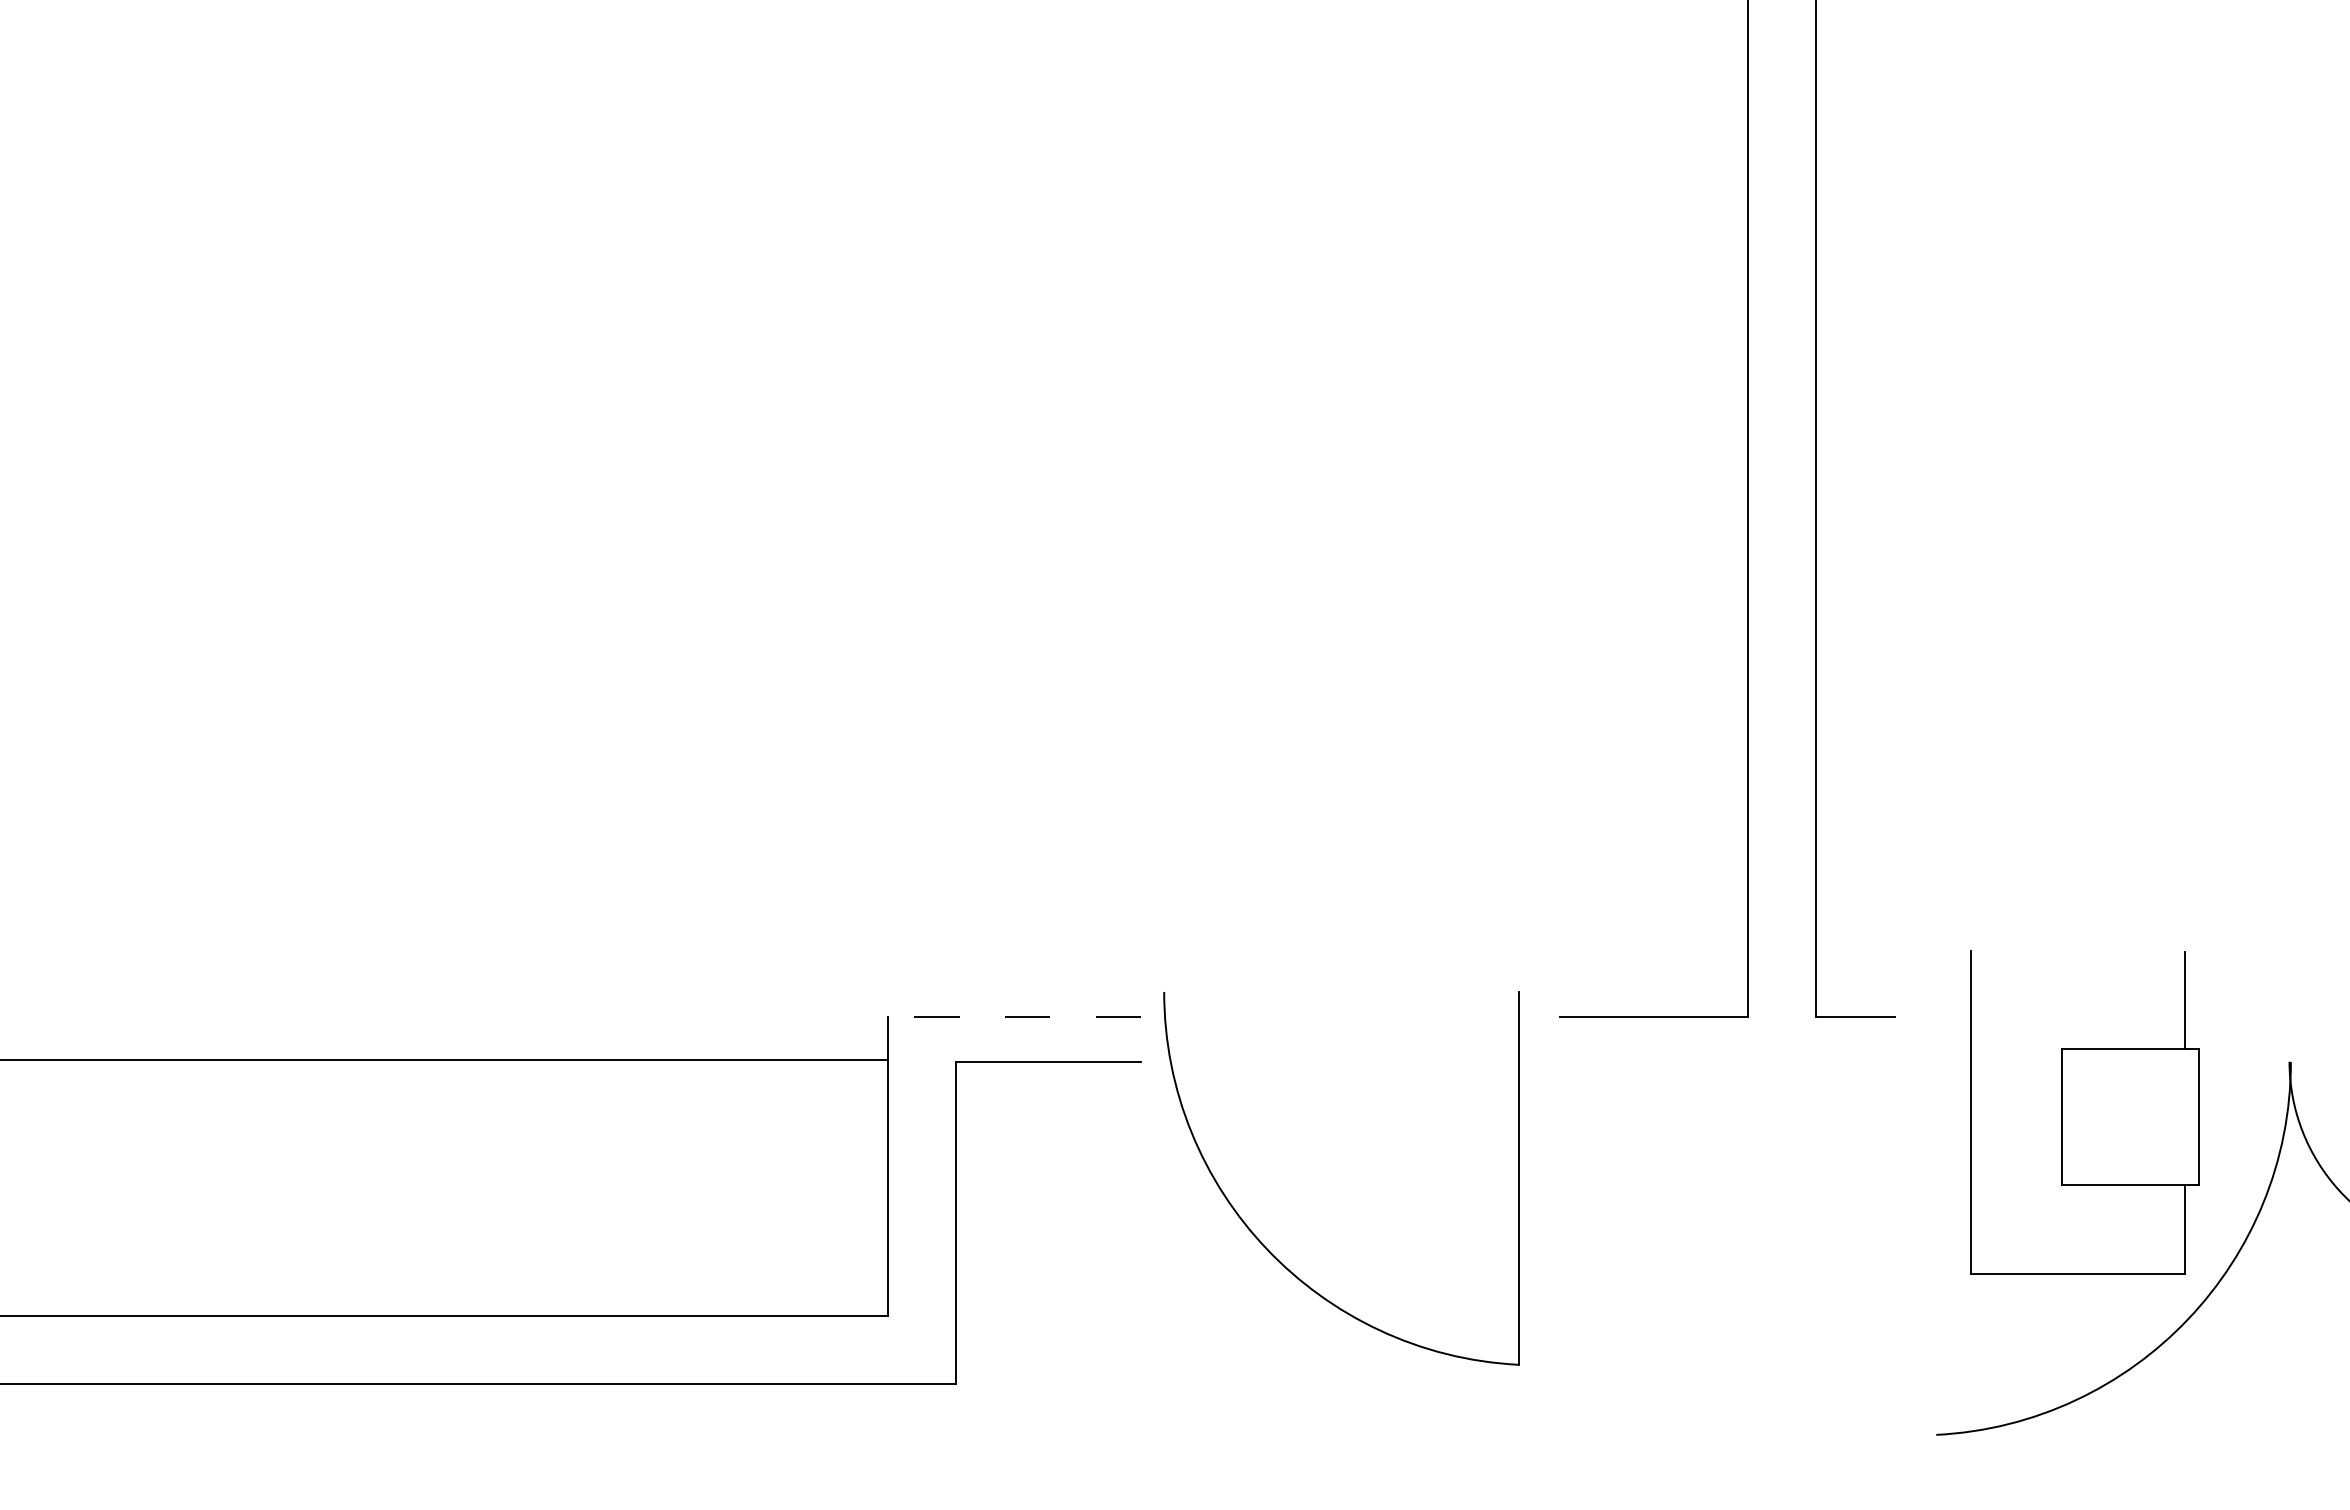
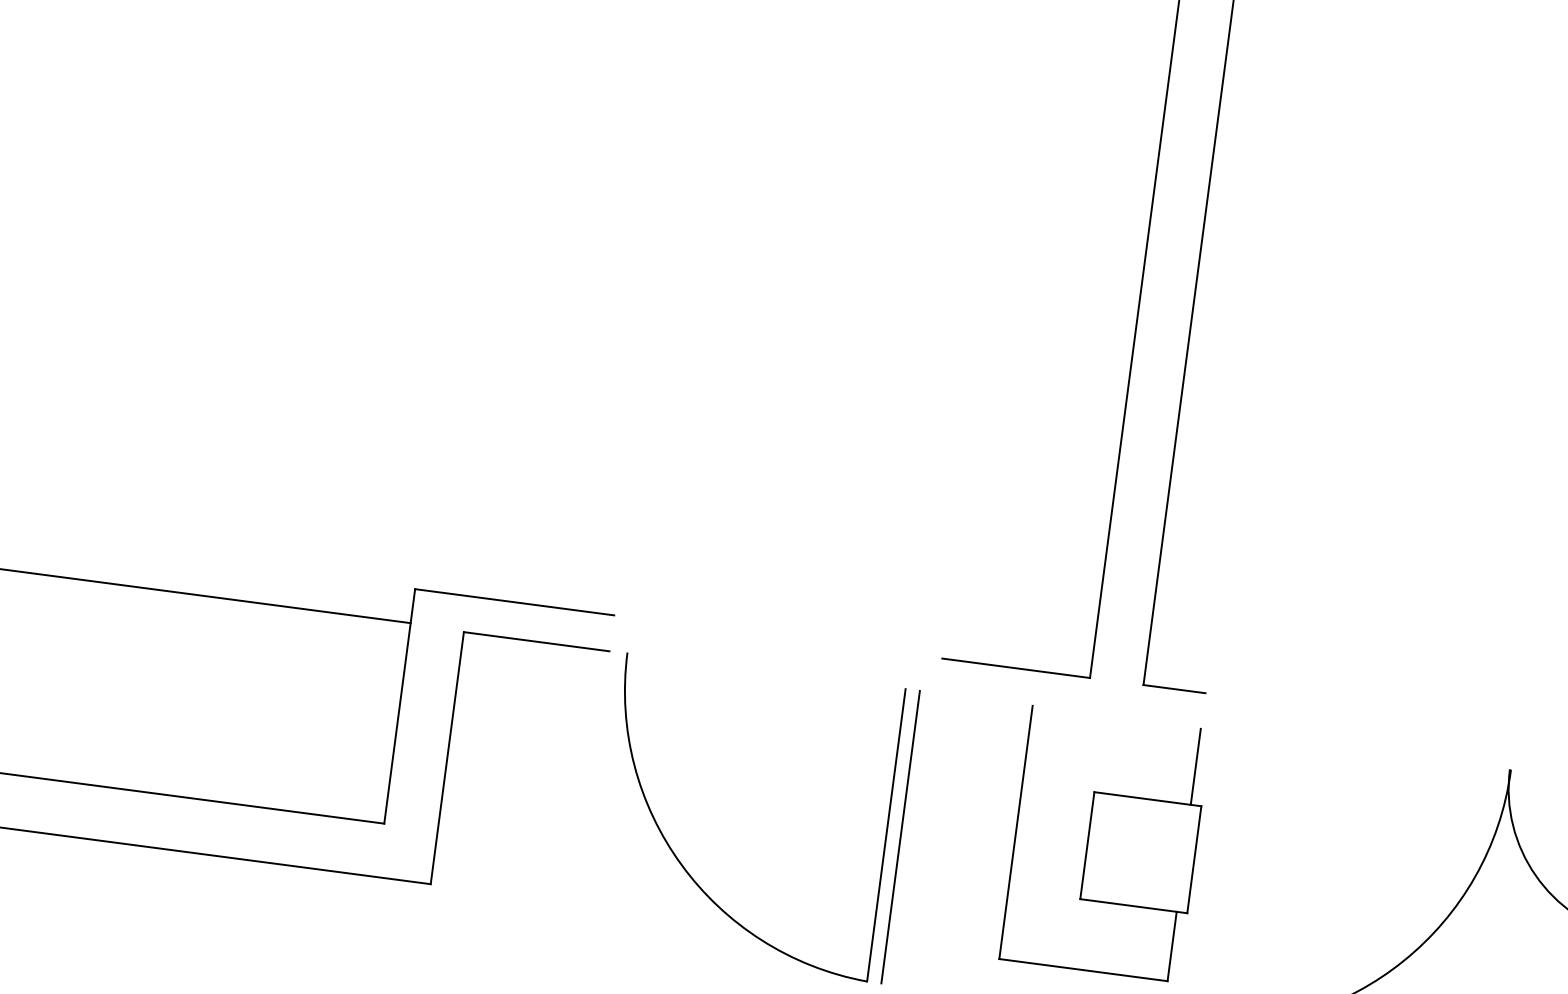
line: (1014, 1016) -> (514, 602), dashed -> solid
part: (2084, 1112) -> (1105, 844), moved
part: (1262, 1242) -> (678, 859), moved
line: (1536, 1246) -> (900, 836), added

